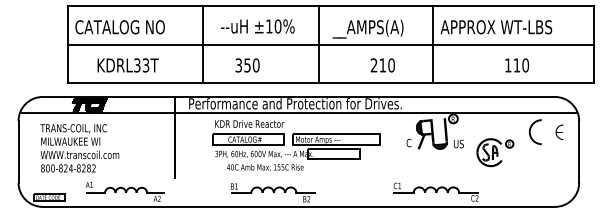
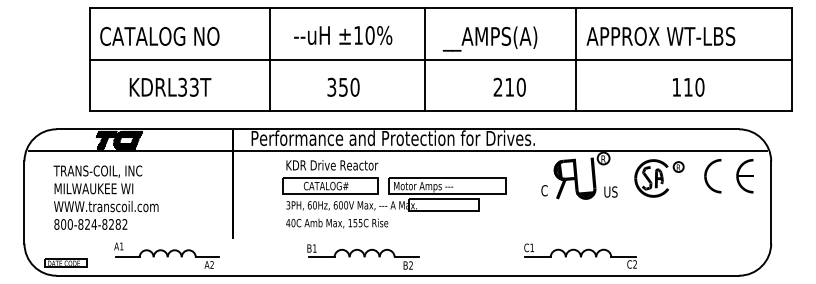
text: (247, 64) -> (343, 86), moved
part: (559, 132) -> (744, 176), size x1.67
part: (495, 152) -> (659, 178), moved
text: (265, 167) -> (337, 223), moved

